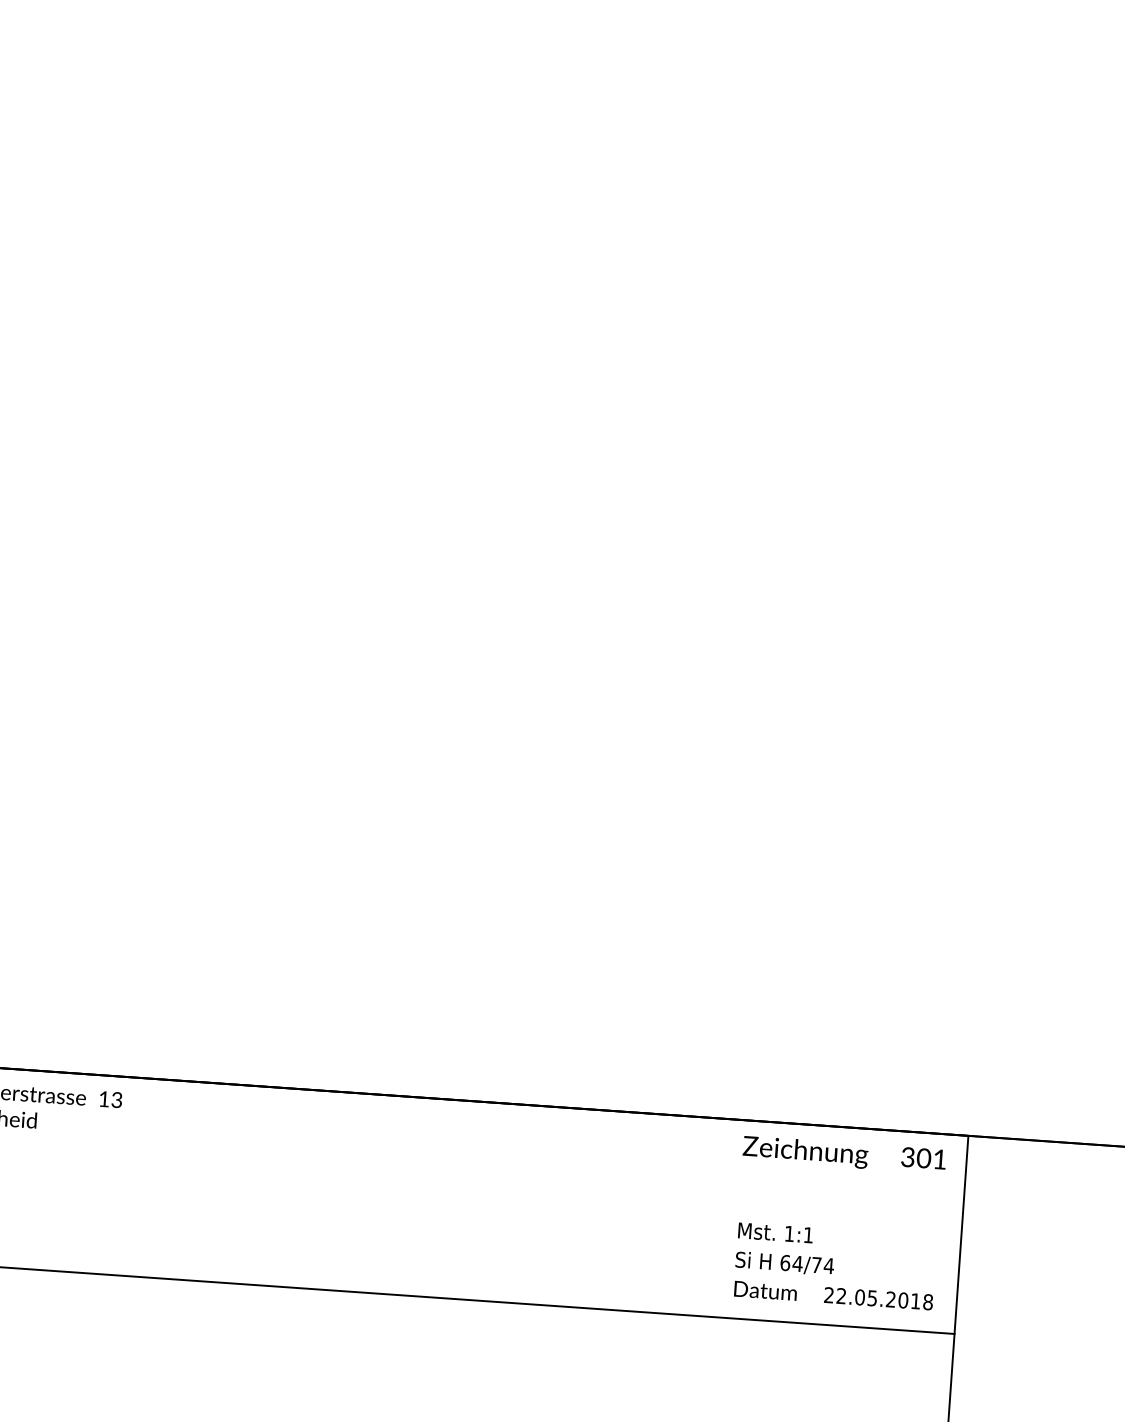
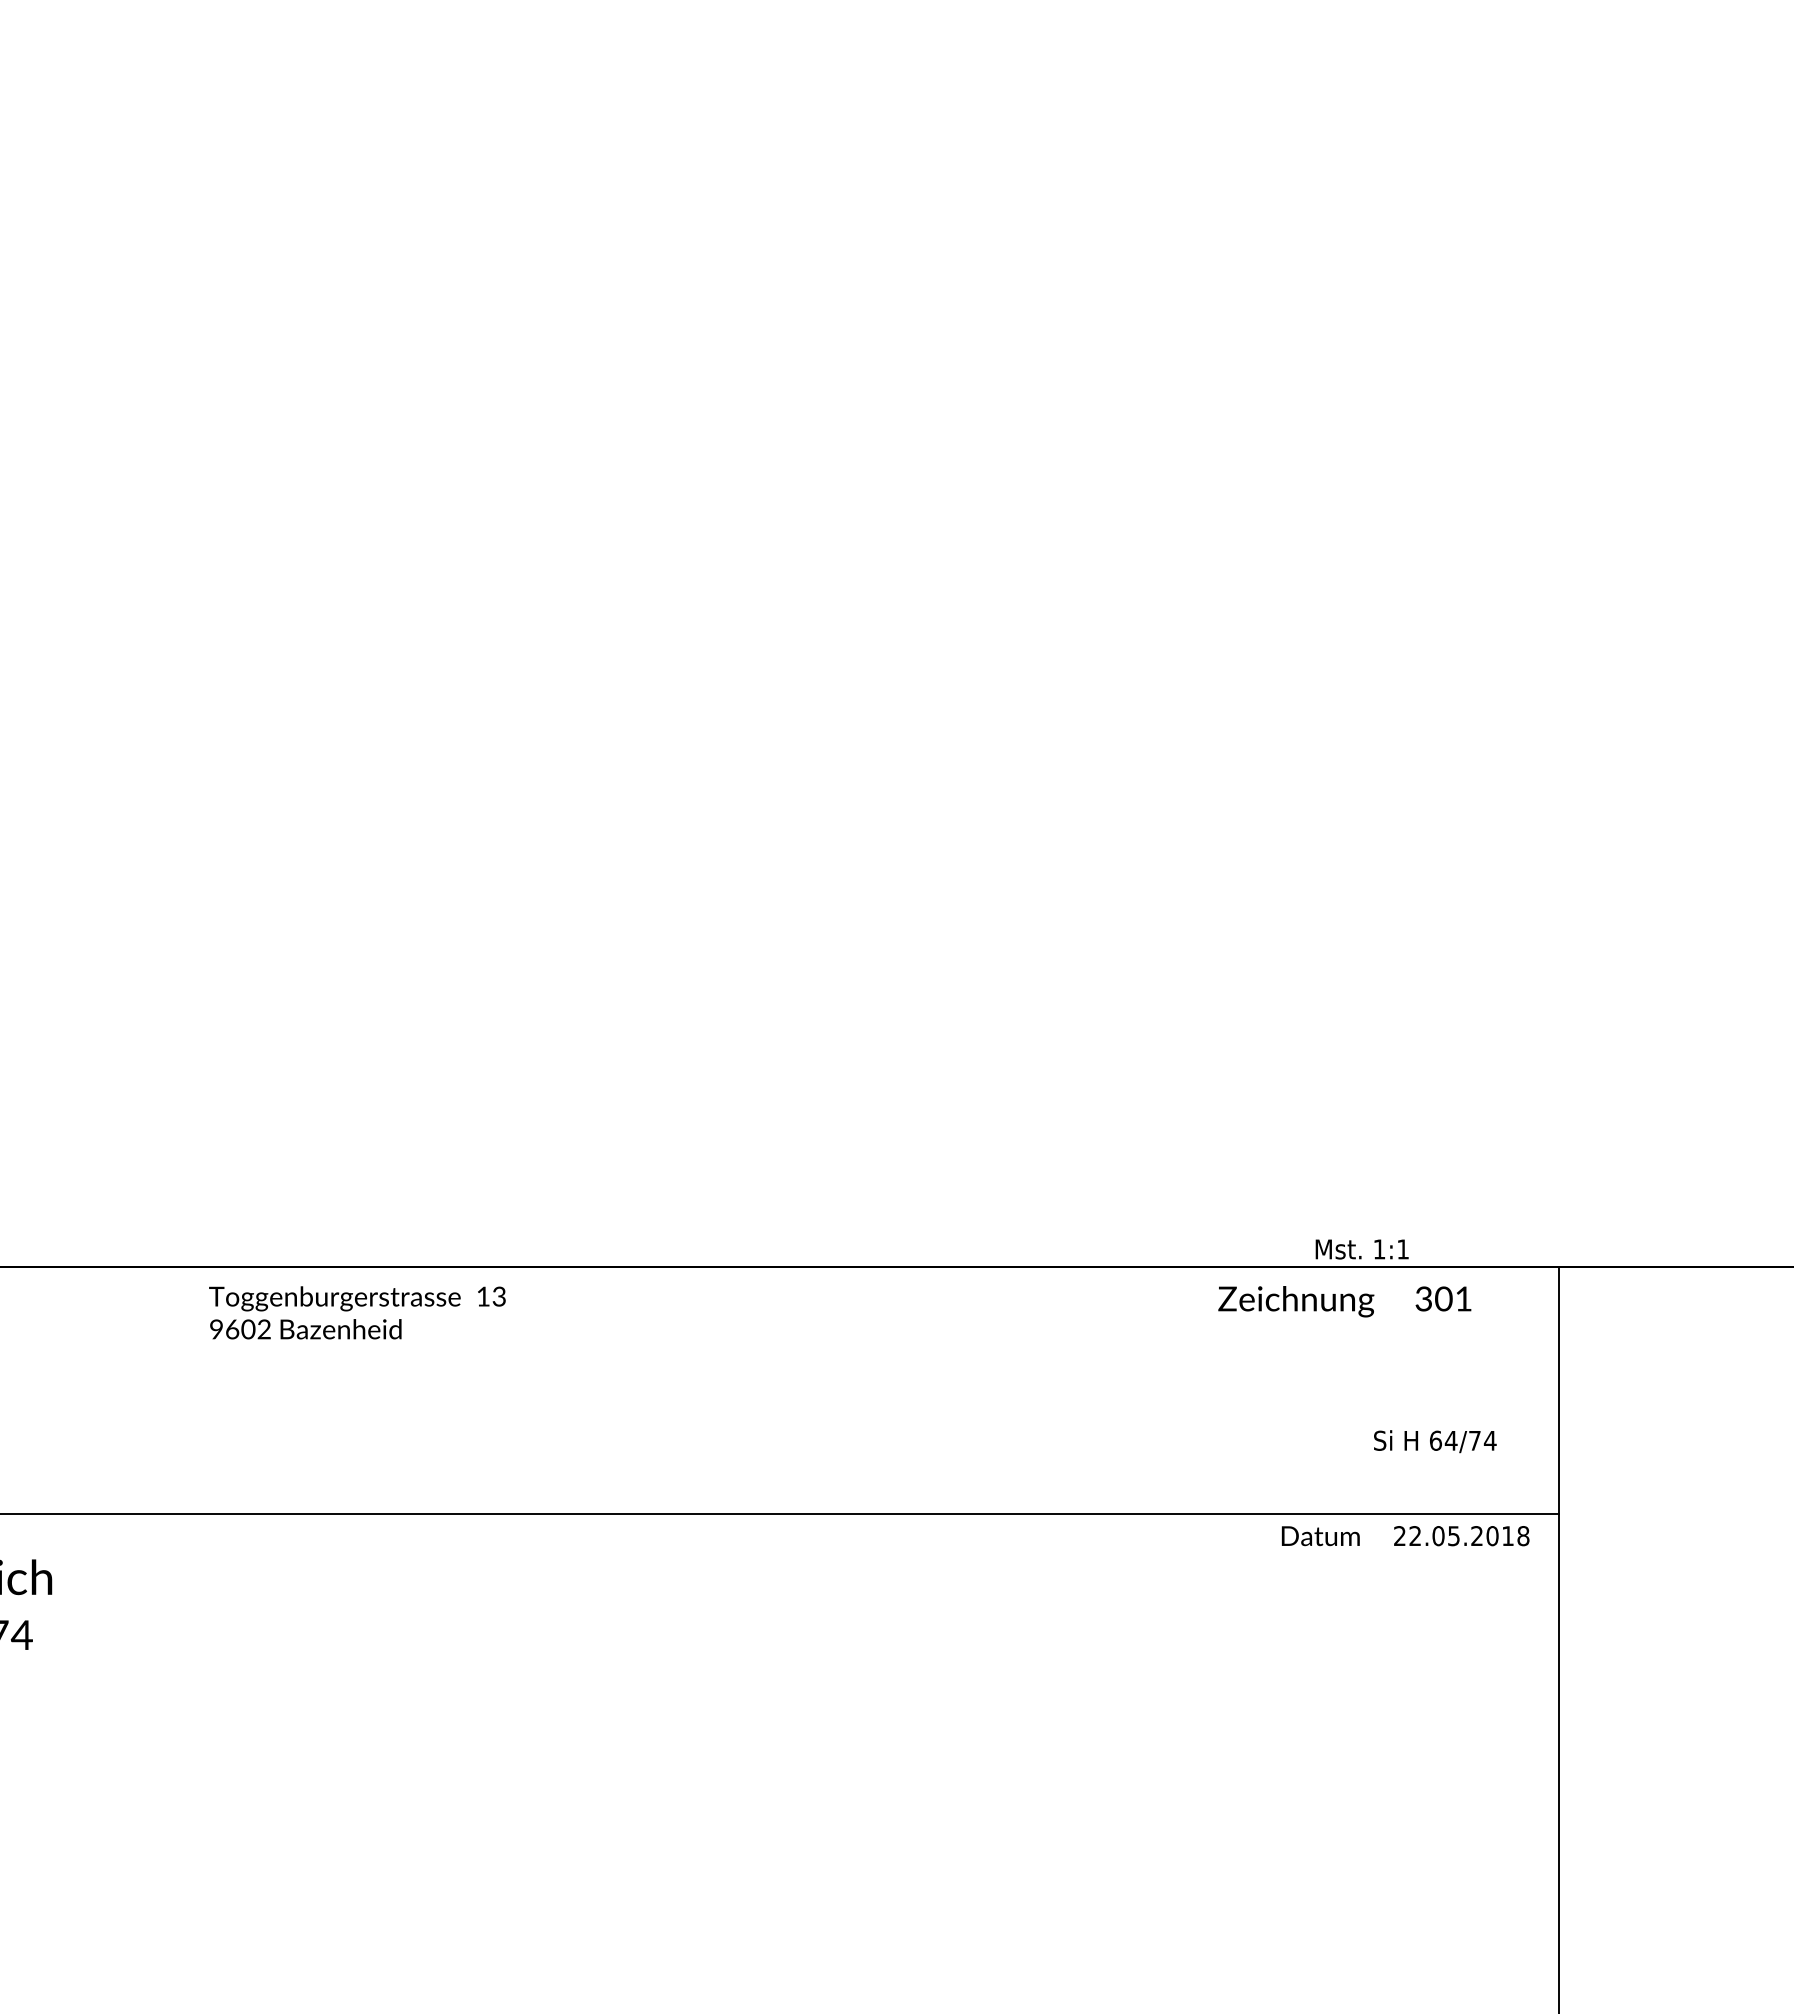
text: (844, 1154) -> (1344, 1301), moved
text: (775, 1233) -> (1361, 1249), moved
text: (785, 1263) -> (1435, 1441), moved
text: (833, 1295) -> (1405, 1536), moved

